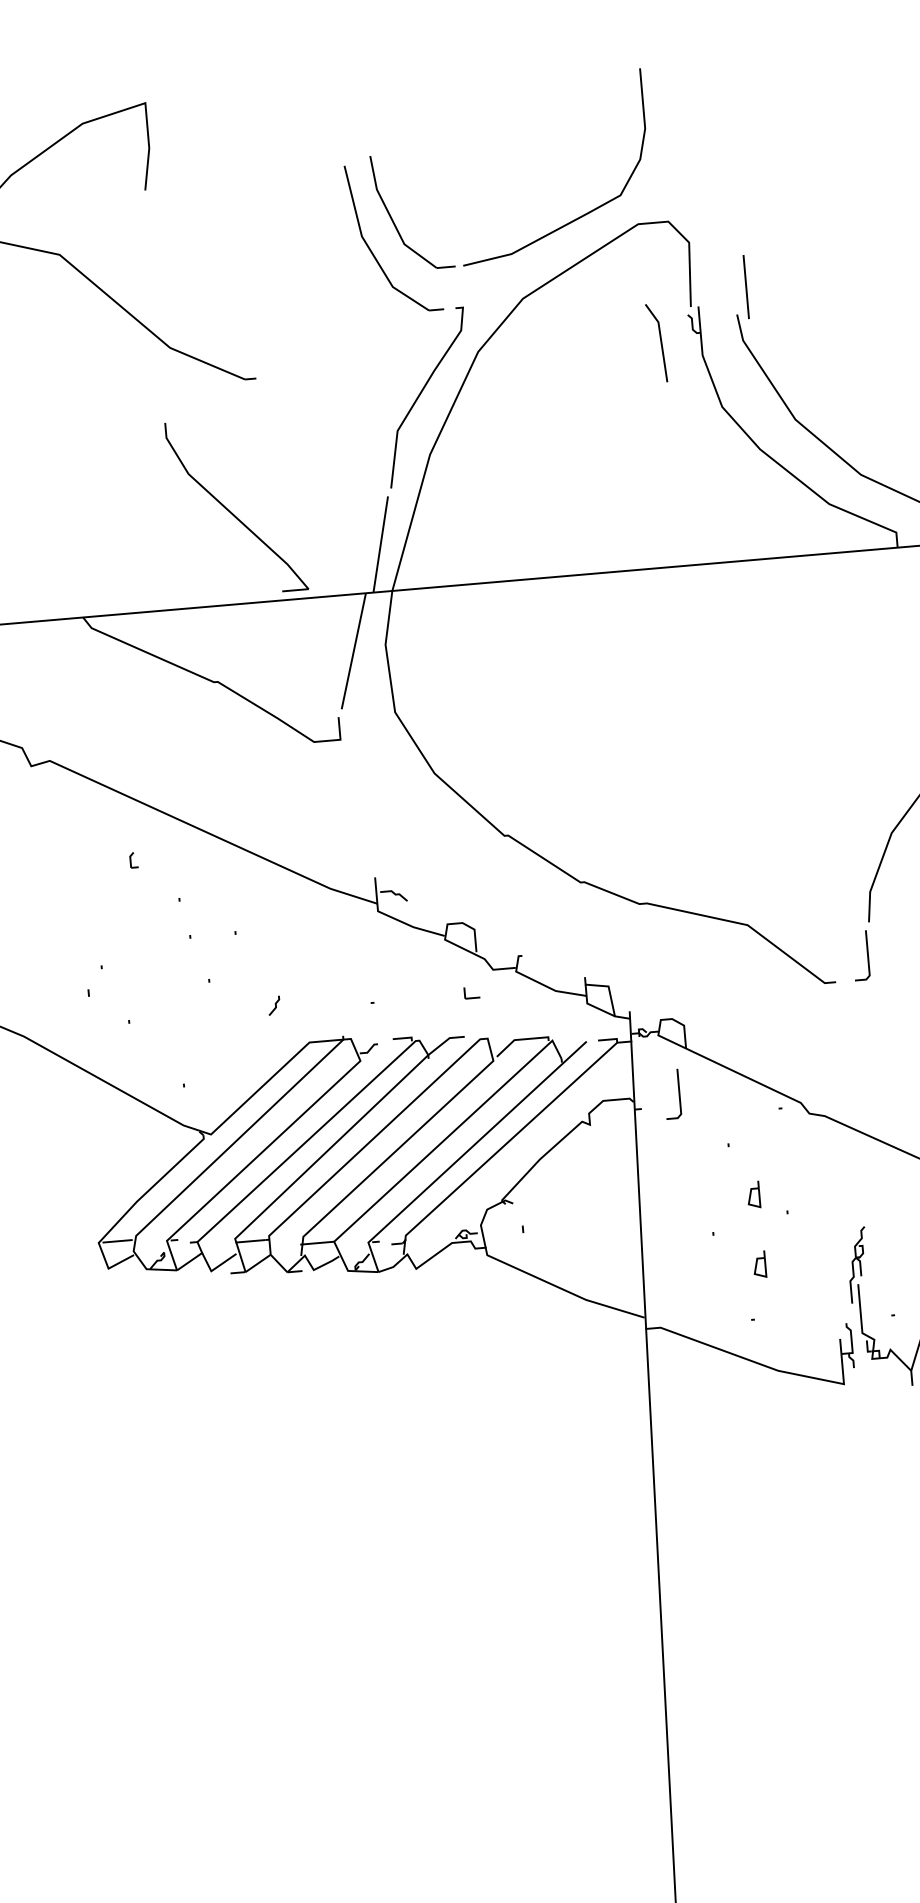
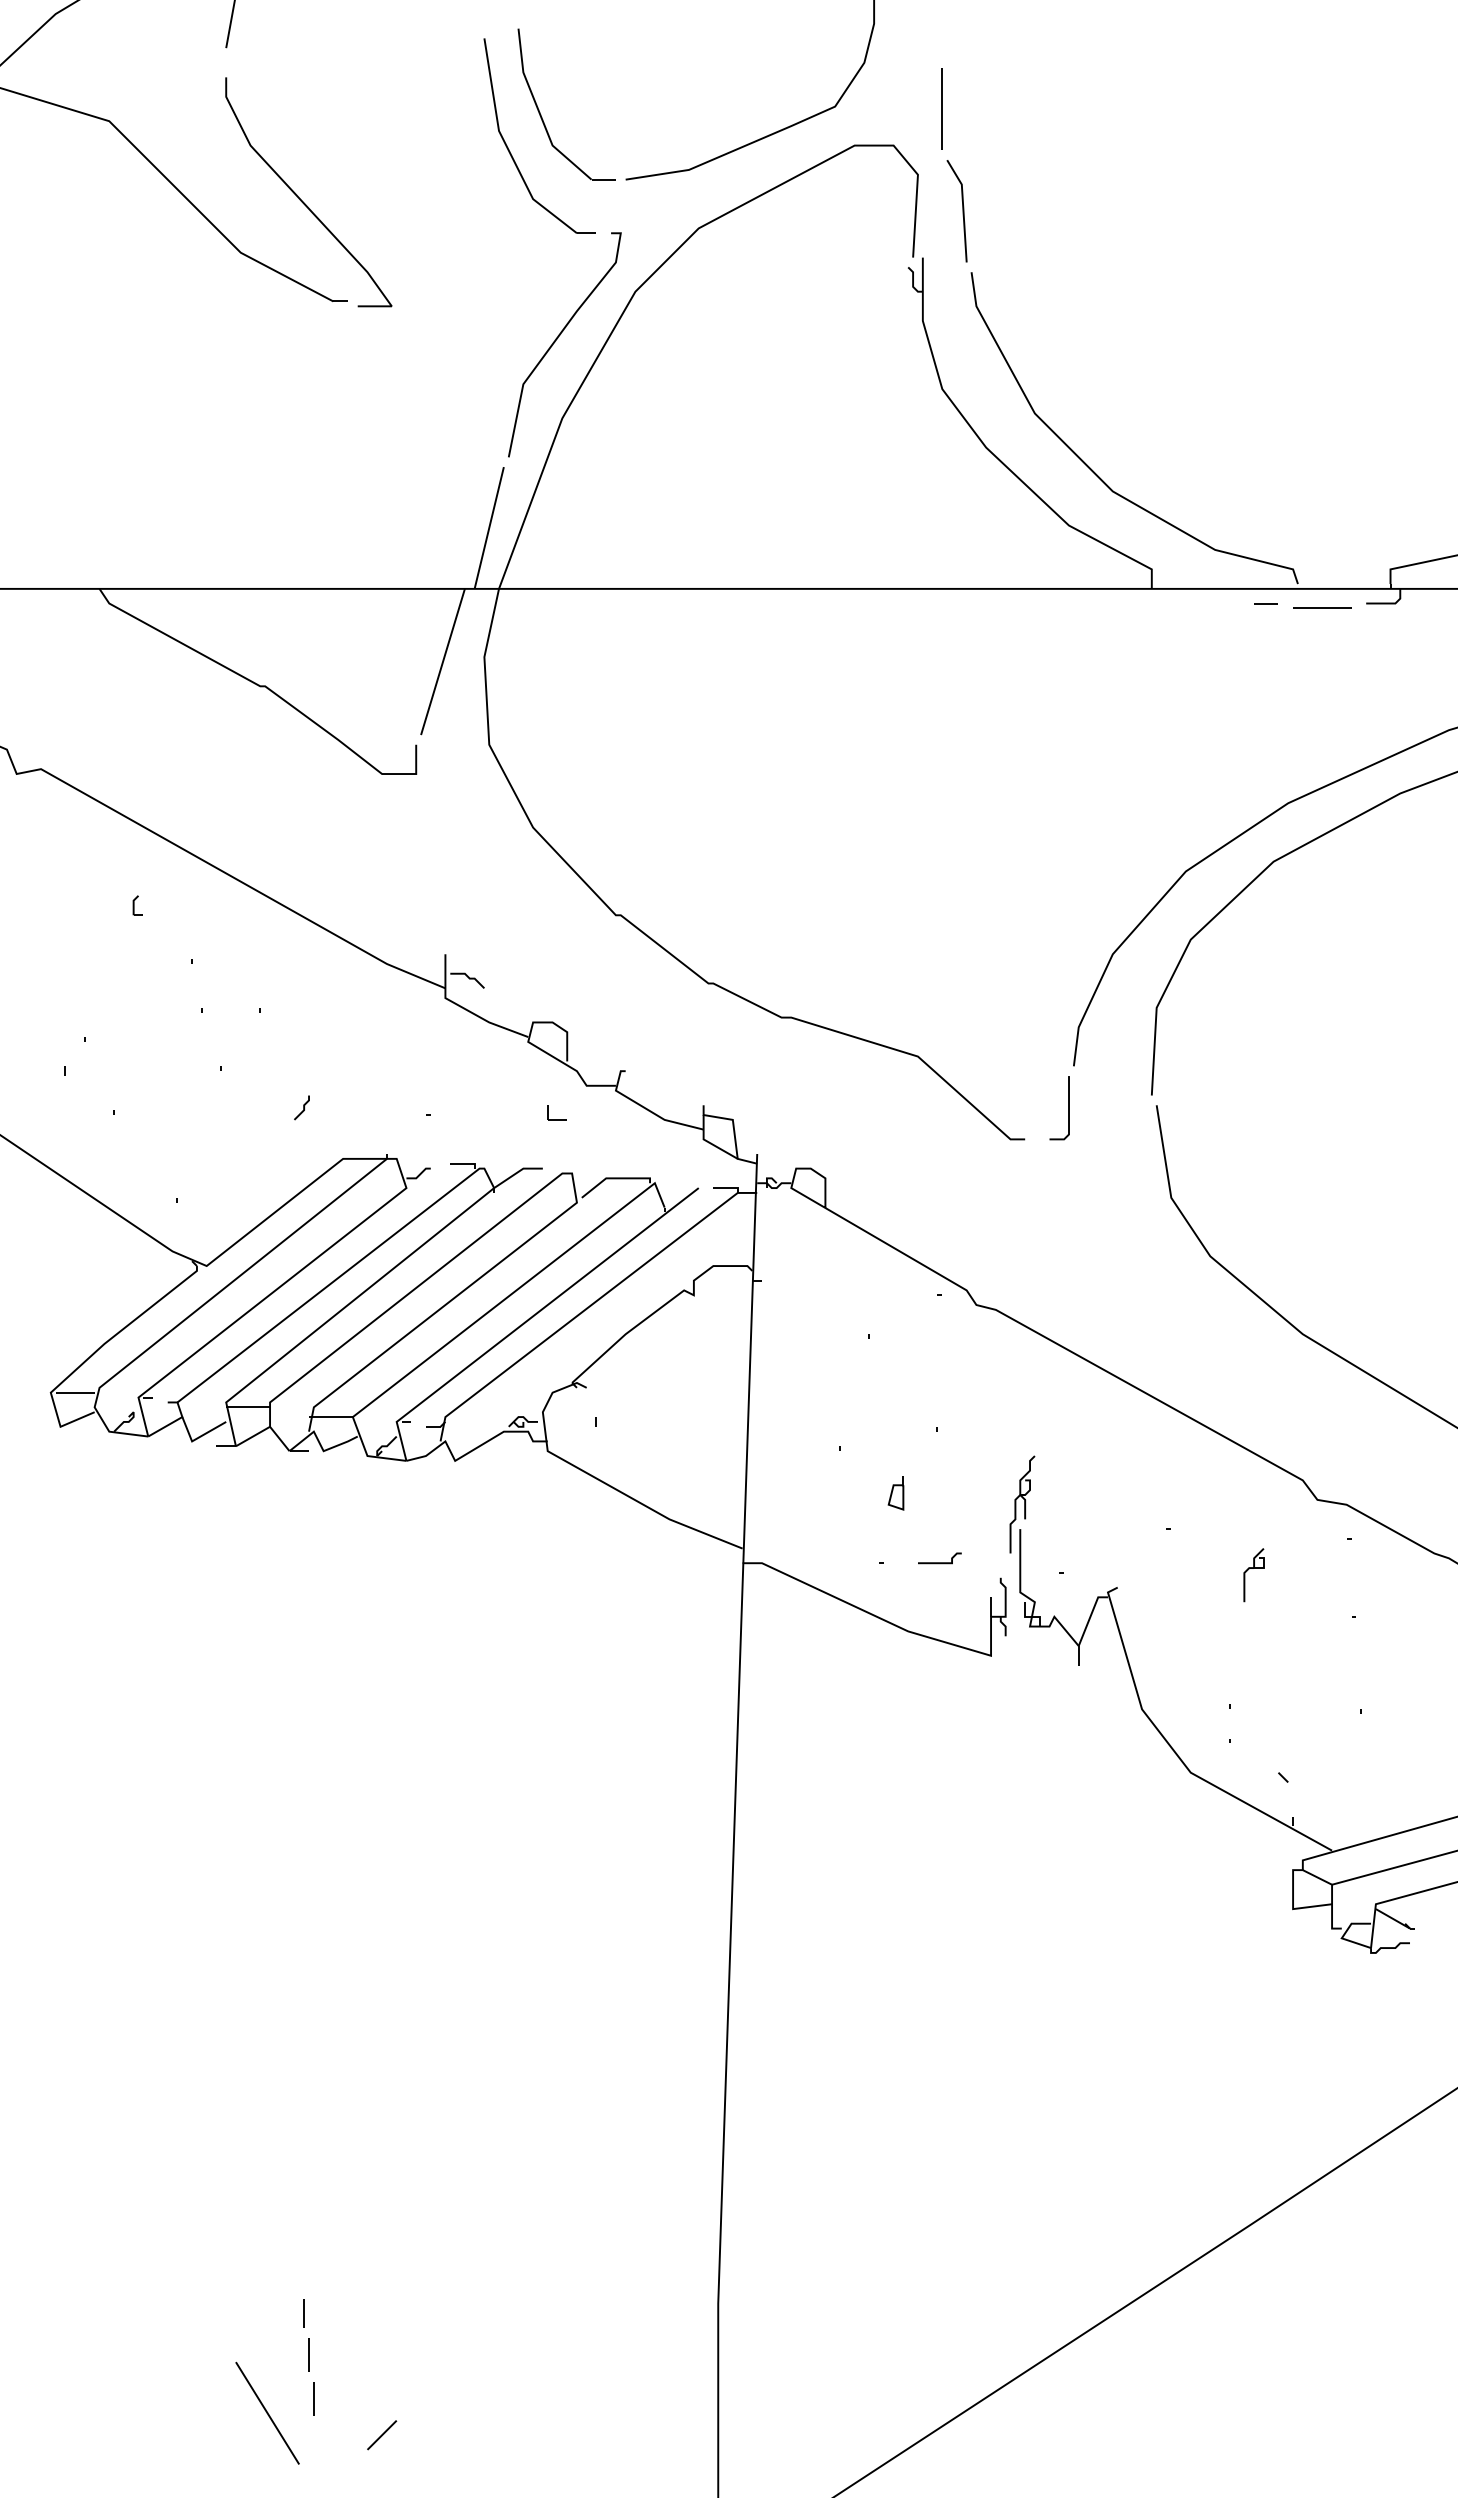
line: (745, 286) -> (941, 108), moved
line: (660, 343) -> (962, 211), moved
curve: (231, 512) -> (301, 199), moved
line: (679, 1093) -> (811, 1265), removed
part: (753, 1195) -> (895, 1403), removed
line: (797, 1315) -> (939, 1562), added

